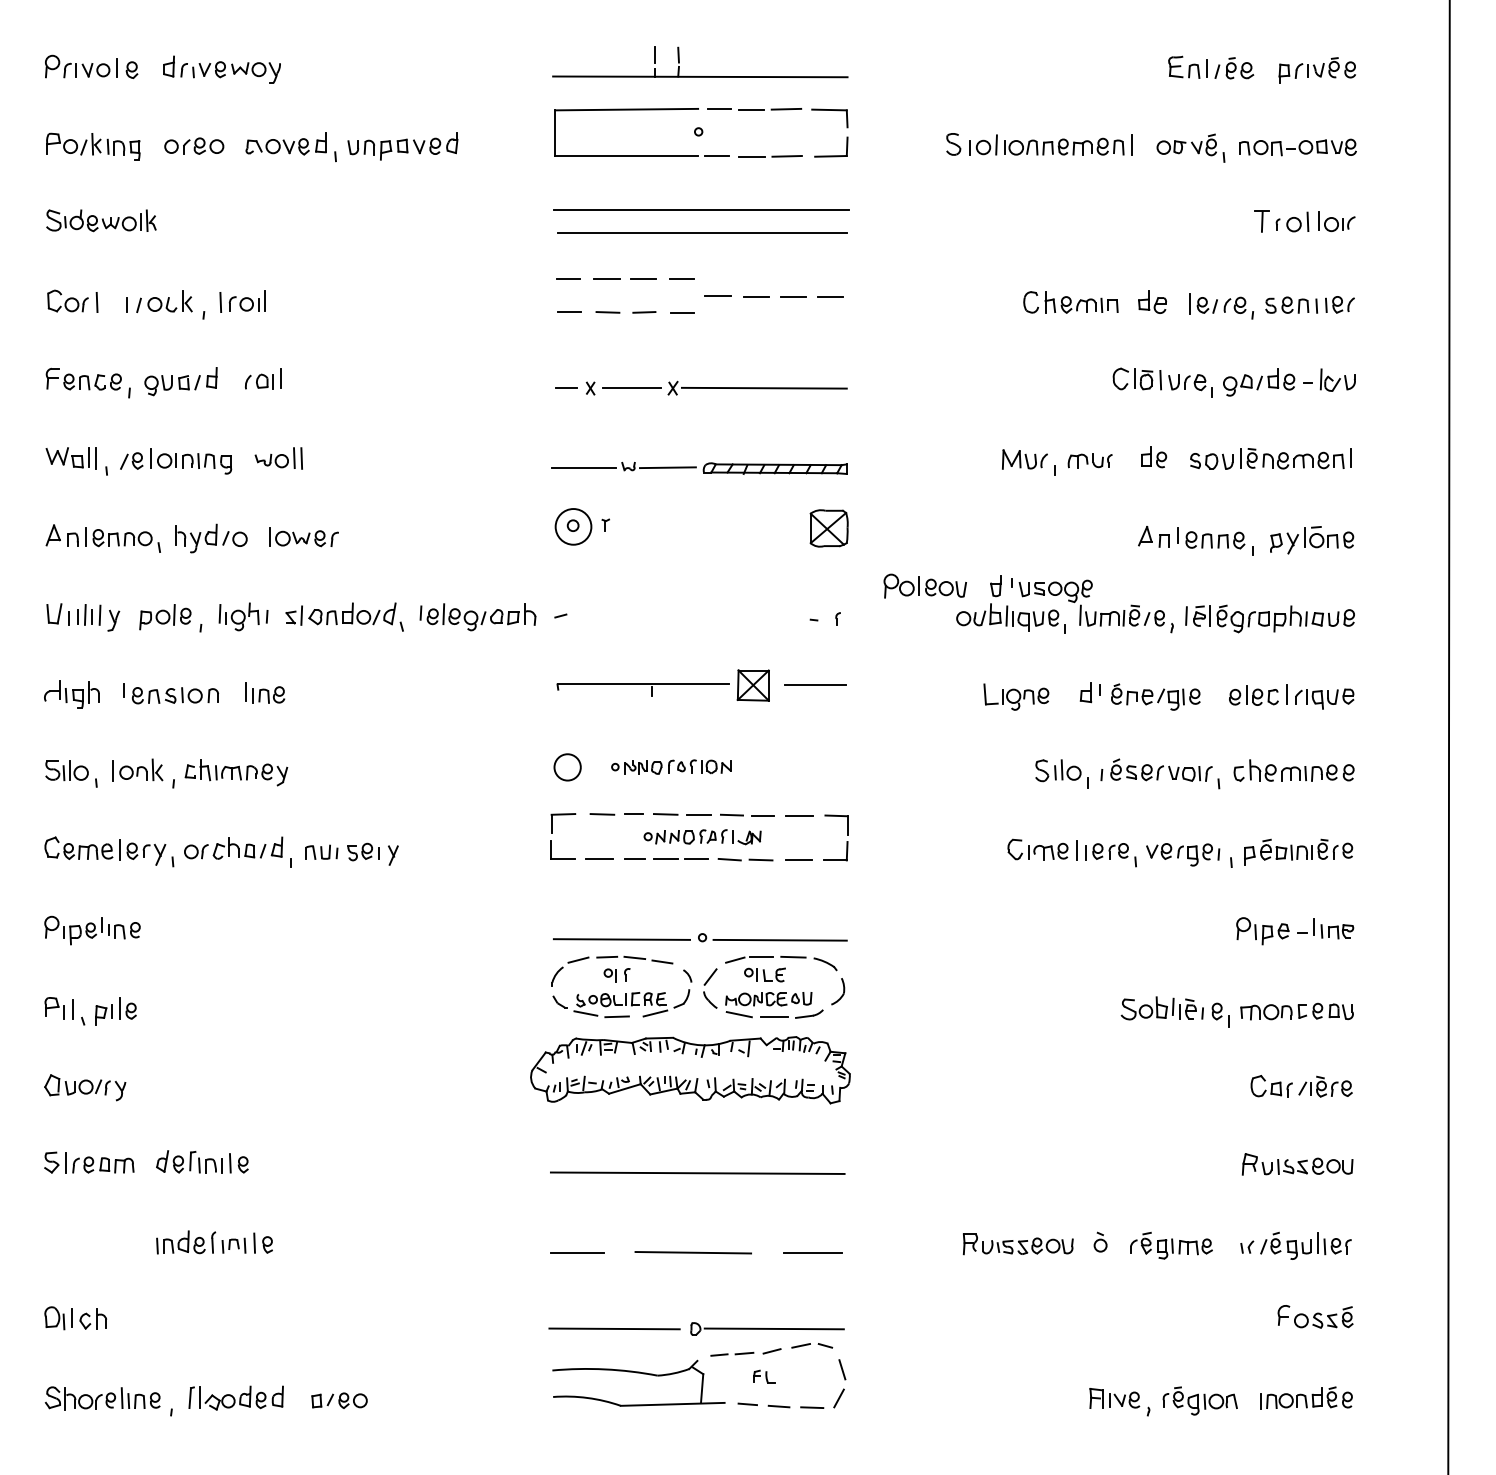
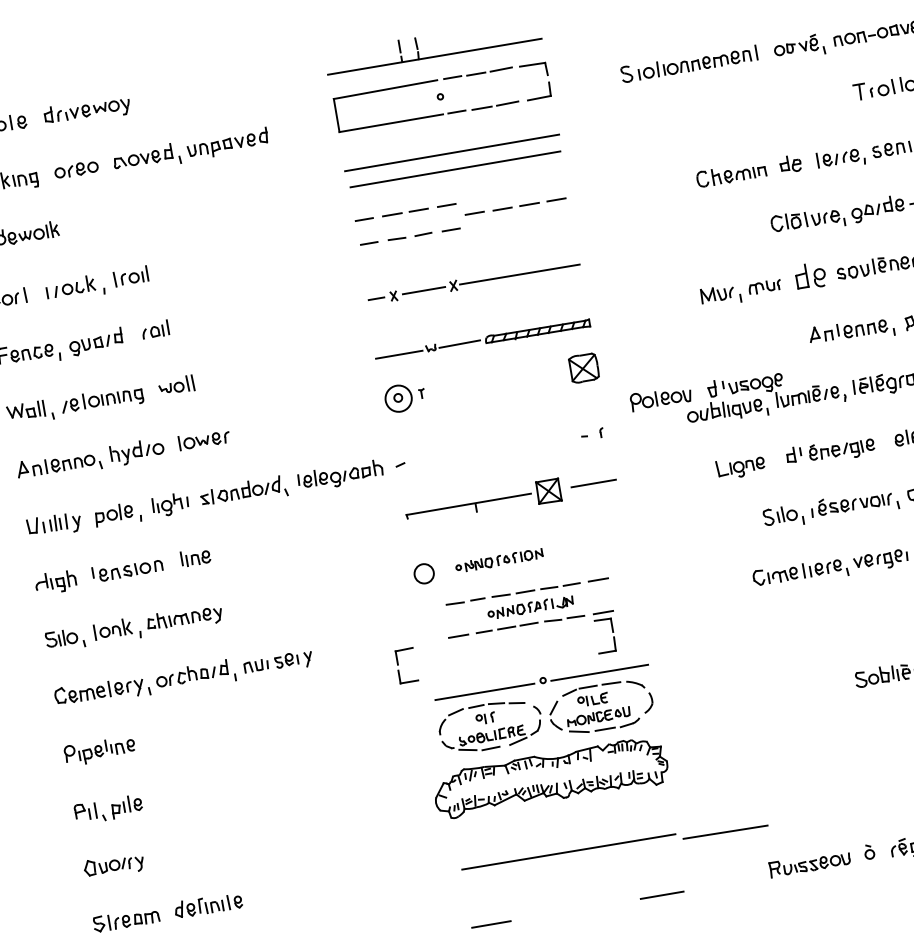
part: (1154, 457) -> (811, 276), size x1.6
part: (552, 833) -> (398, 664), moved
part: (846, 841) -> (613, 637), moved
line: (692, 1252) -> (724, 832), moved

